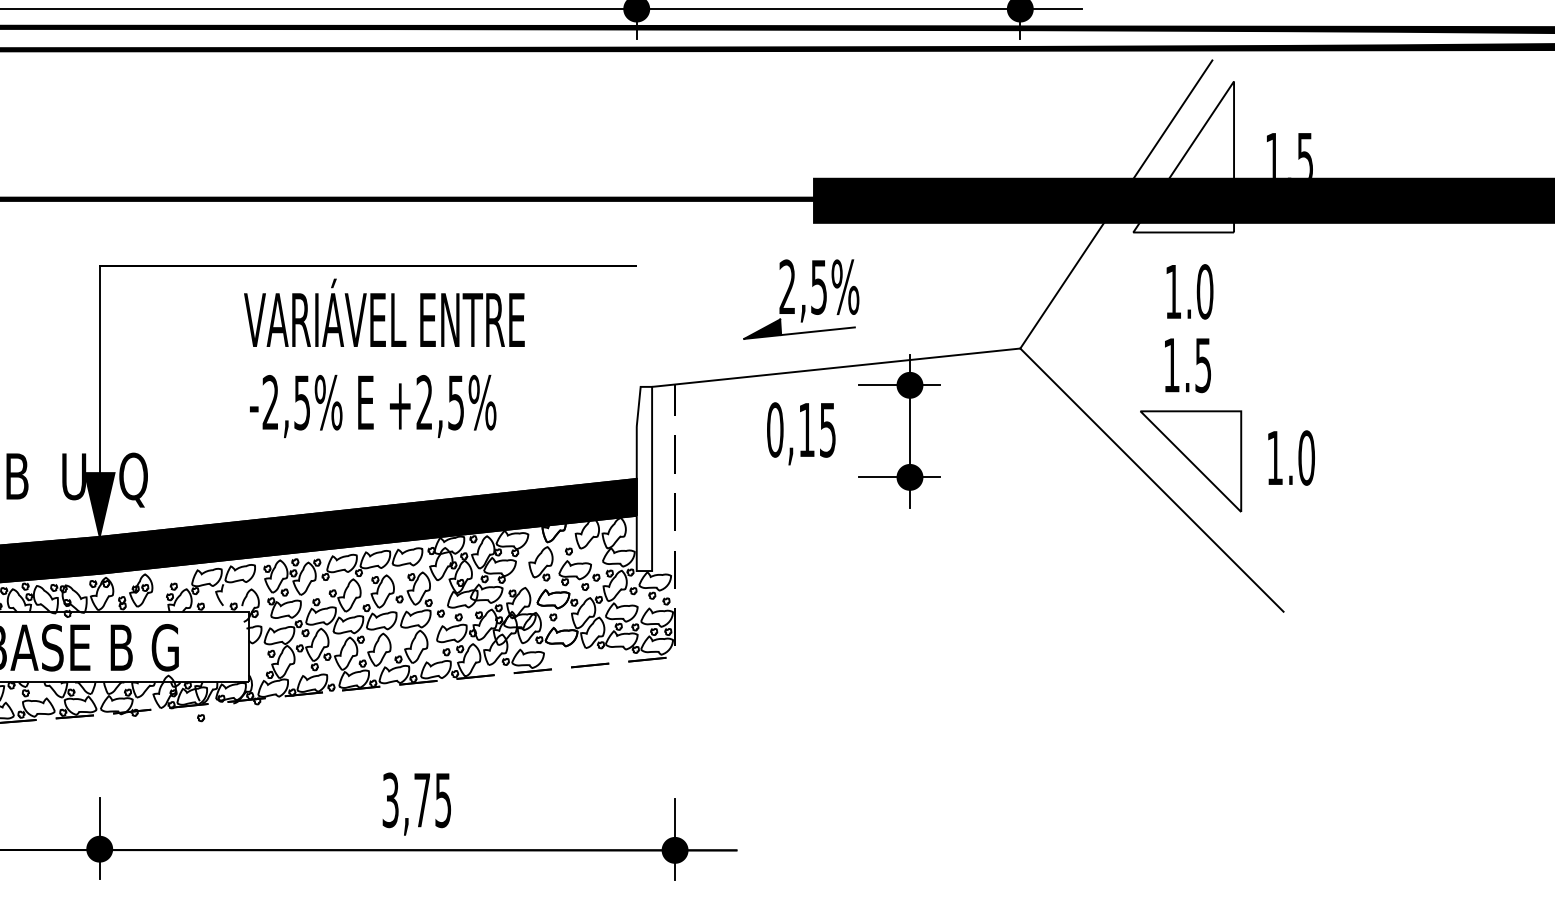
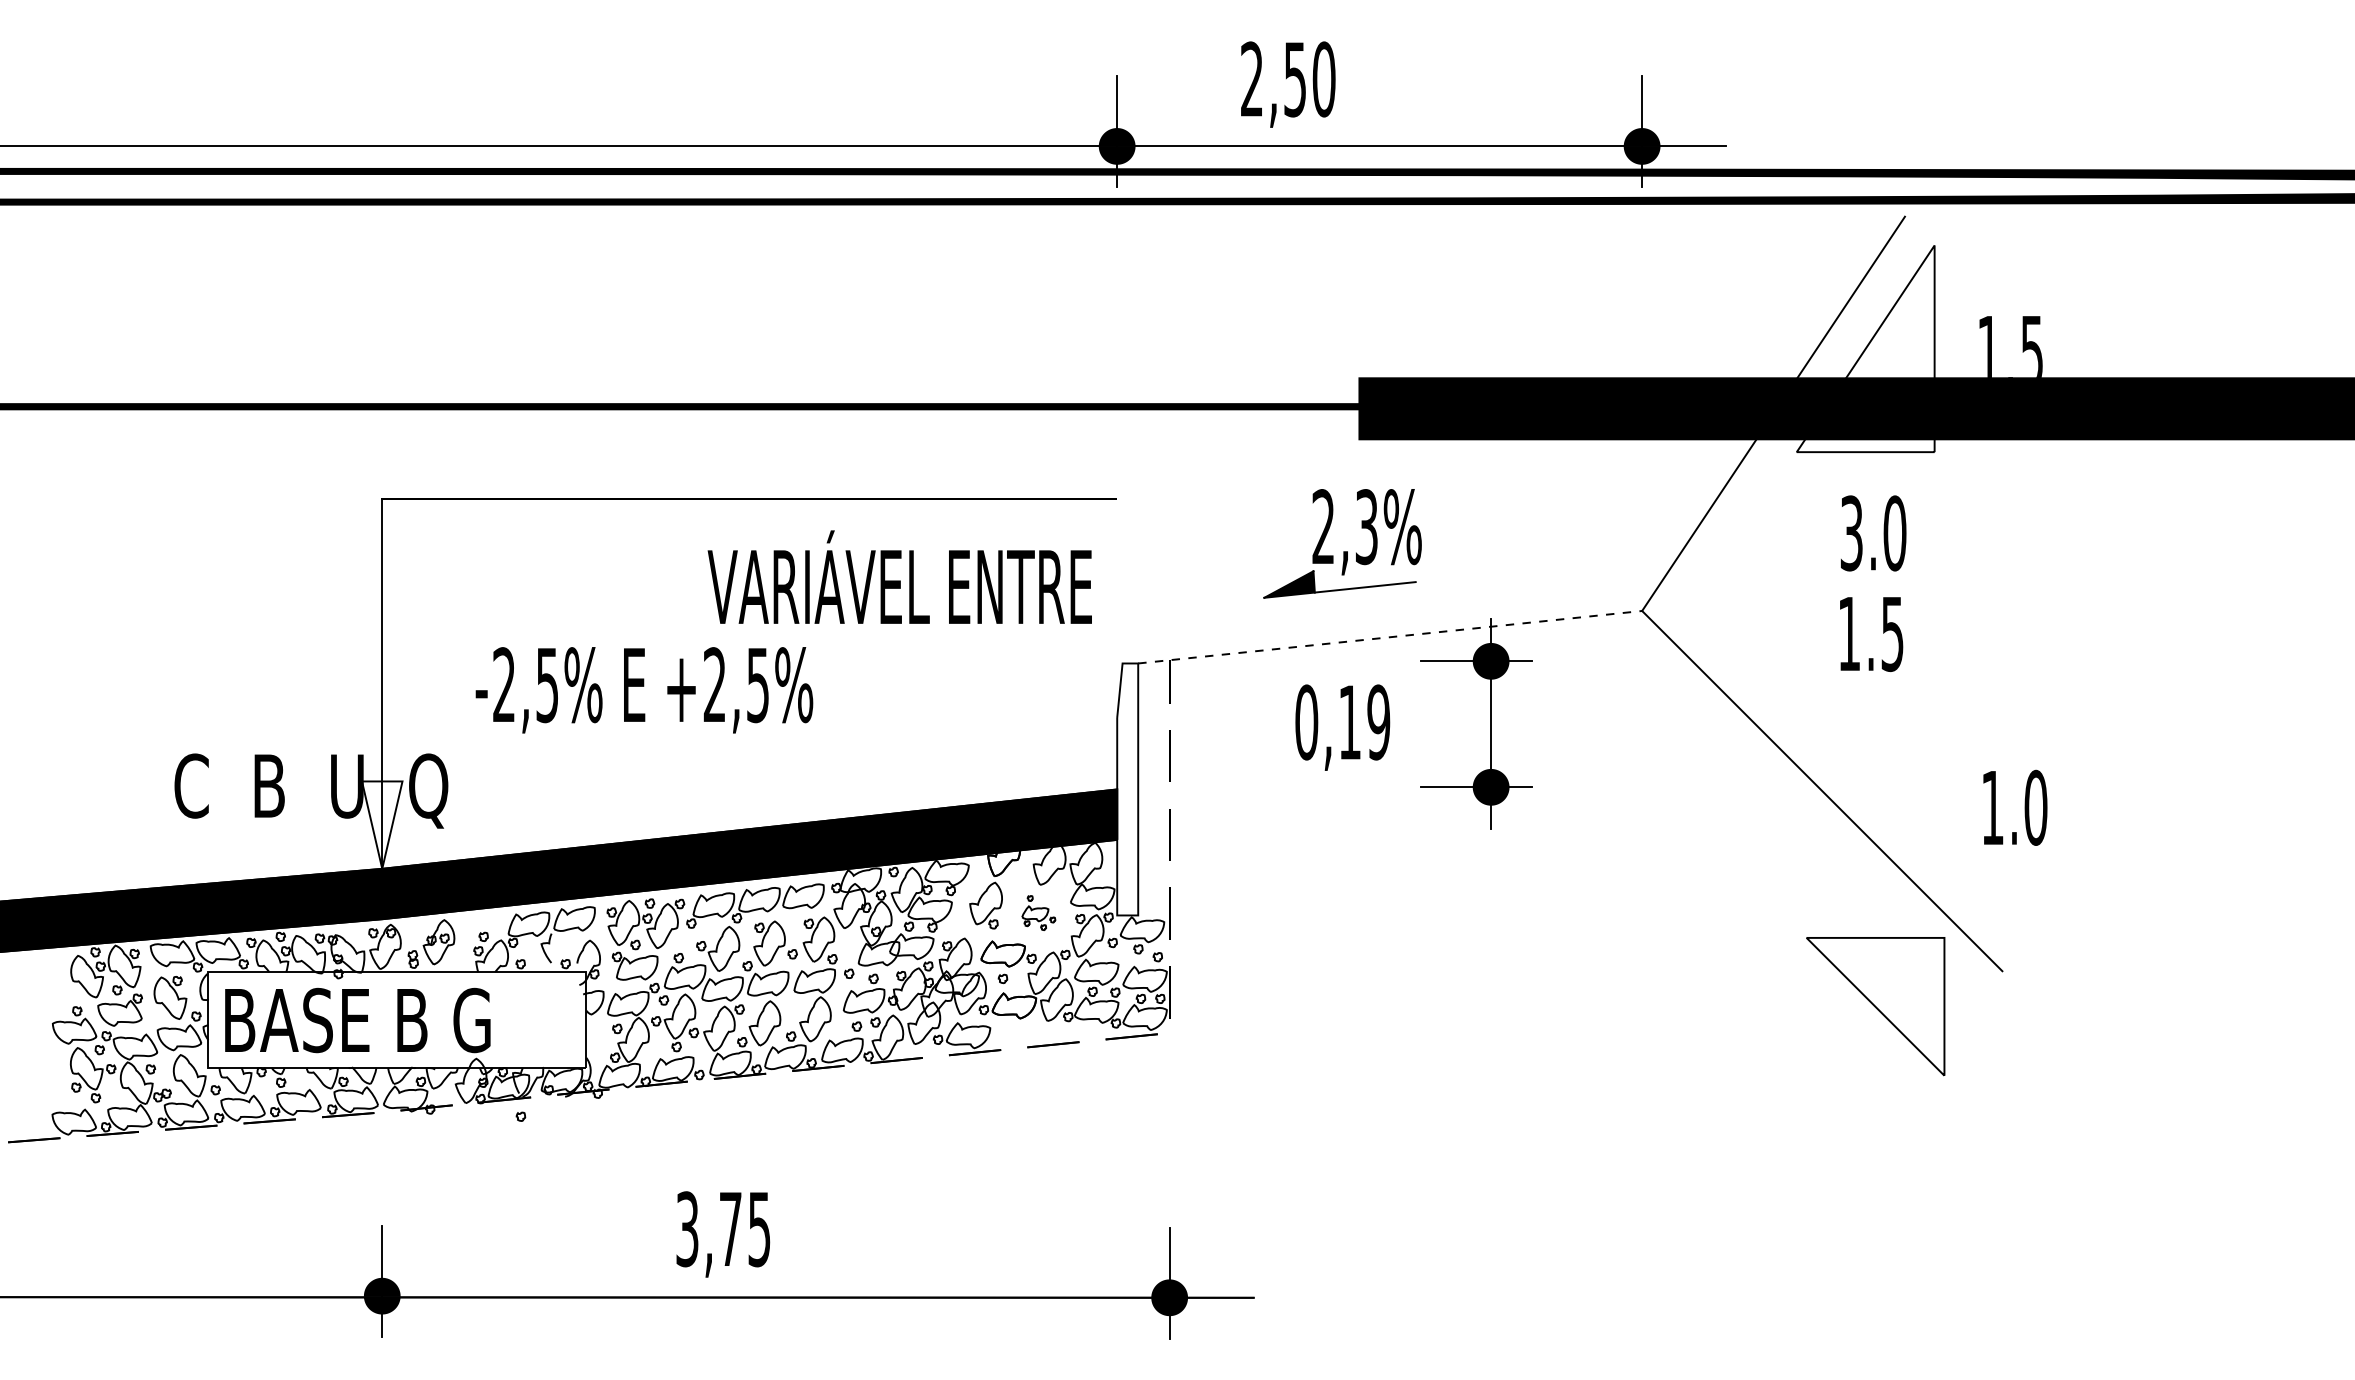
text: (818, 286) -> (1366, 526), 2,5% -> 2,3%
text: (1173, 291) -> (1851, 533), 1.0 -> 3.0
text: (384, 312) -> (899, 576), moved
line: (836, 367) -> (1390, 637), solid -> dashed
text: (373, 406) -> (644, 690), moved
text: (827, 430) -> (1378, 722), 0,15 -> 0,19
text: (1291, 457) -> (2015, 807), moved
part: (1190, 461) -> (1875, 1006), moved
fill: (99, 504) -> (382, 824), removed
part: (579, 568) -> (1038, 912), size x0.6
text: (417, 804) -> (723, 1234), moved

